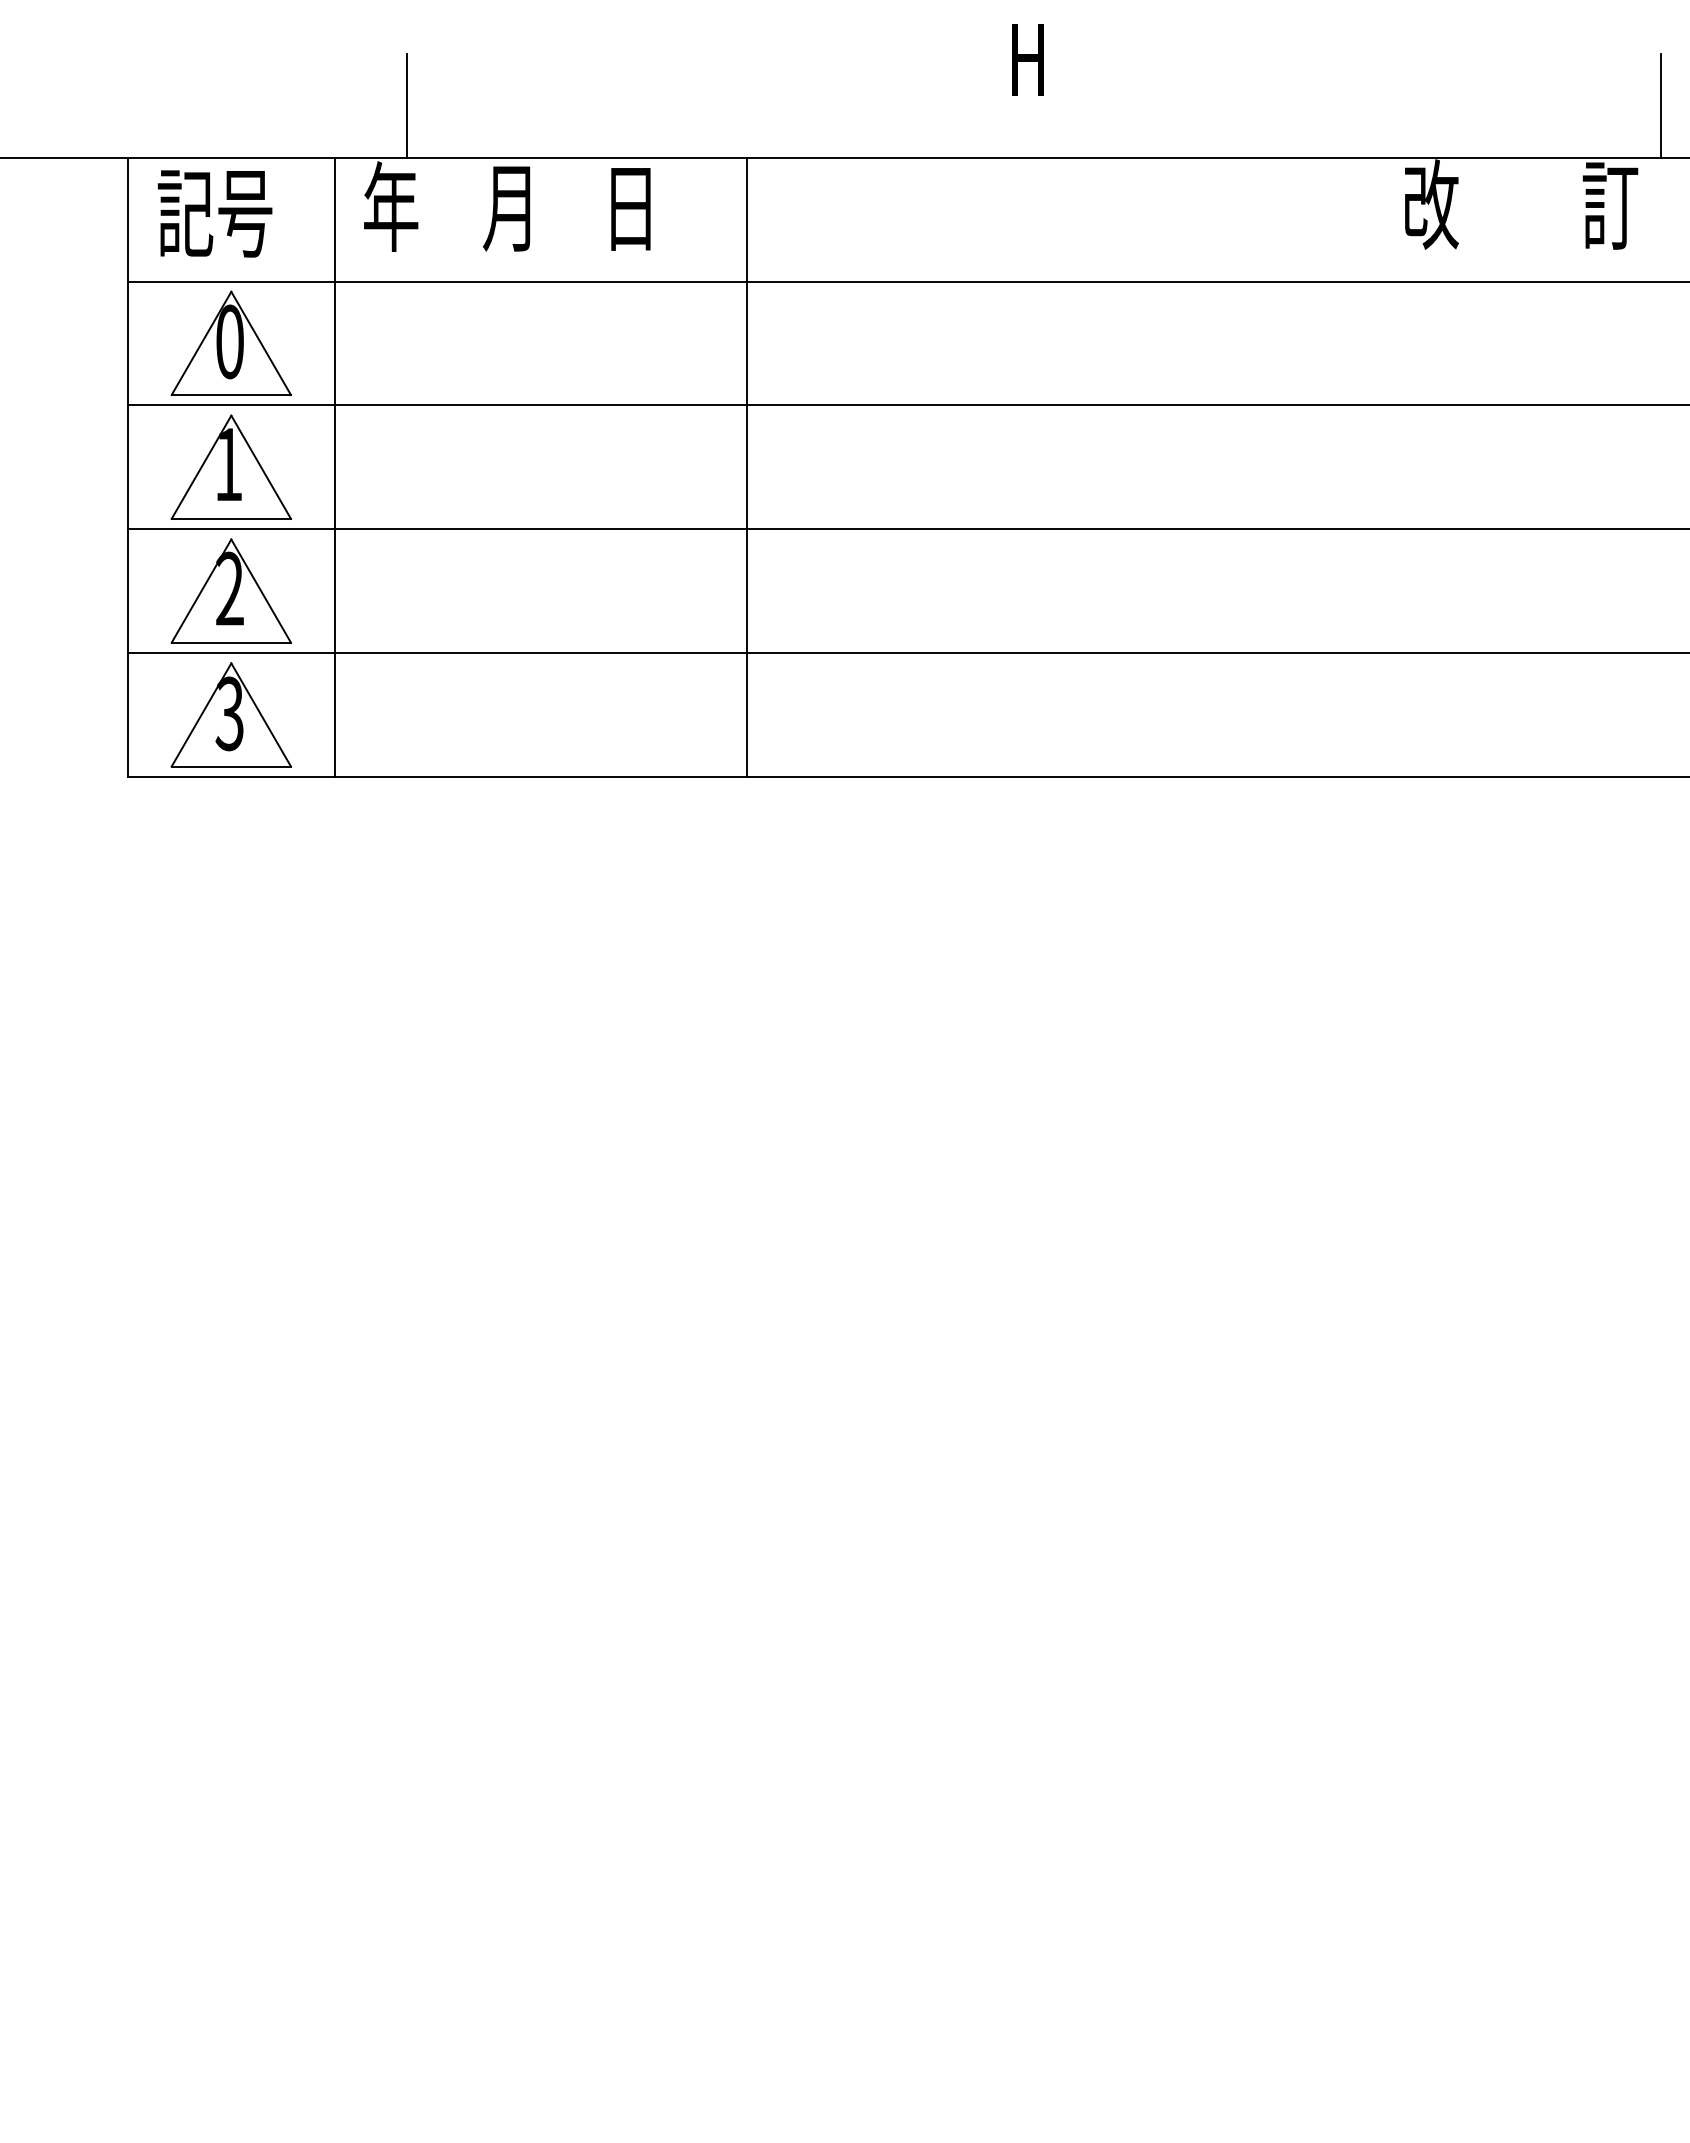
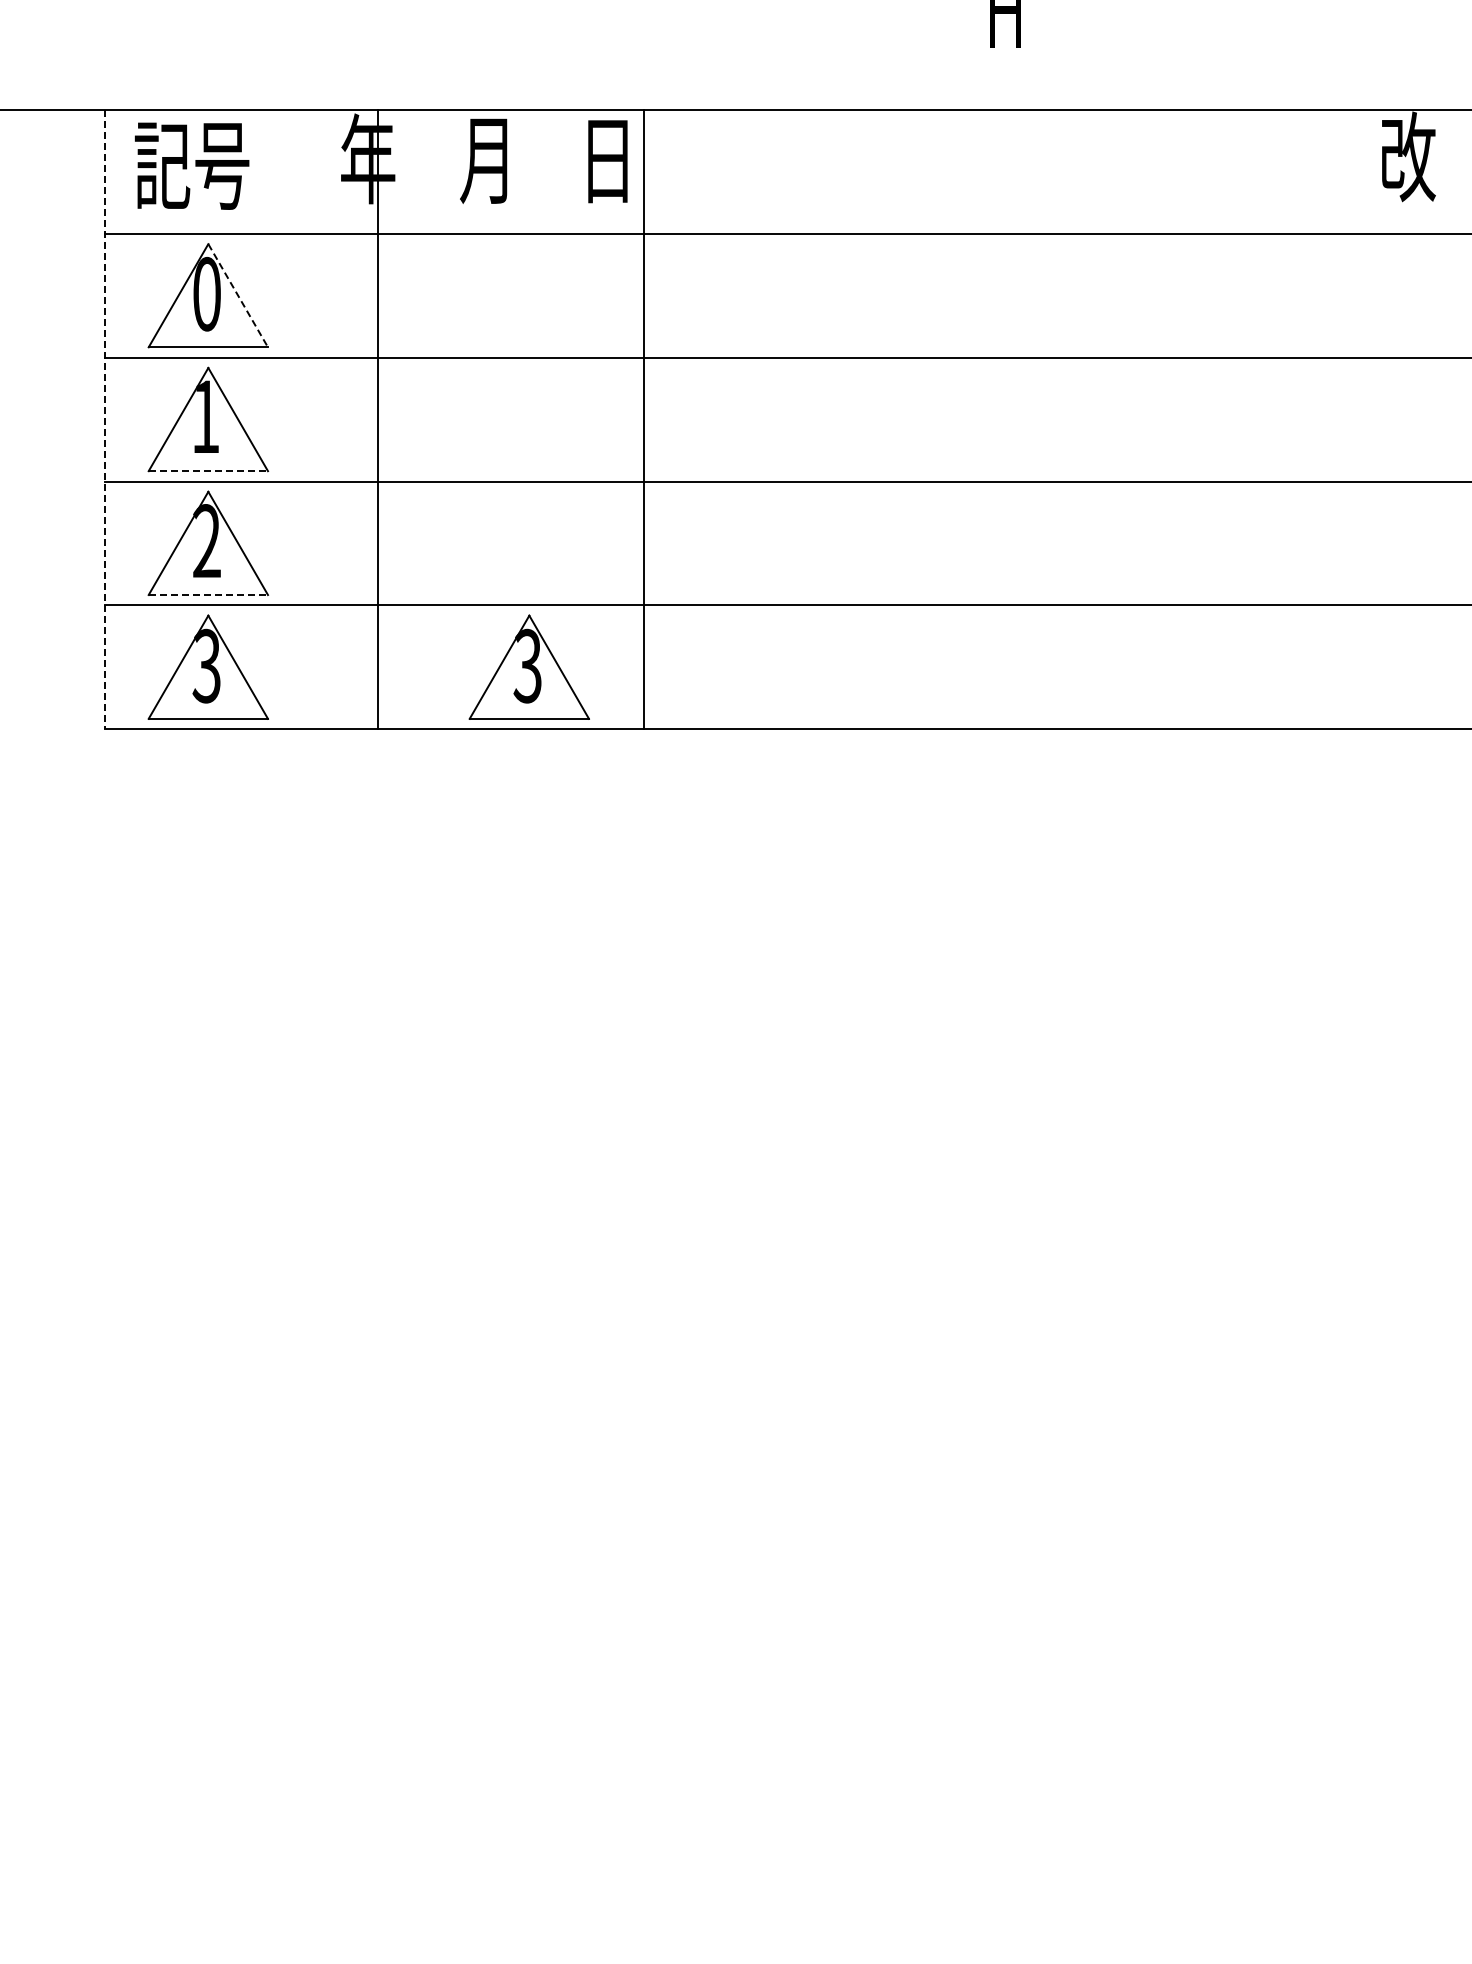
line: (407, 105) -> (384, 57), removed
line: (261, 343) -> (238, 295), solid -> dashed
line: (334, 466) -> (377, 418), moved
line: (747, 466) -> (644, 418), moved
line: (128, 467) -> (105, 419), solid -> dashed
line: (231, 518) -> (208, 470), solid -> dashed
line: (231, 642) -> (208, 594), solid -> dashed
part: (551, 714) -> (528, 666), added

